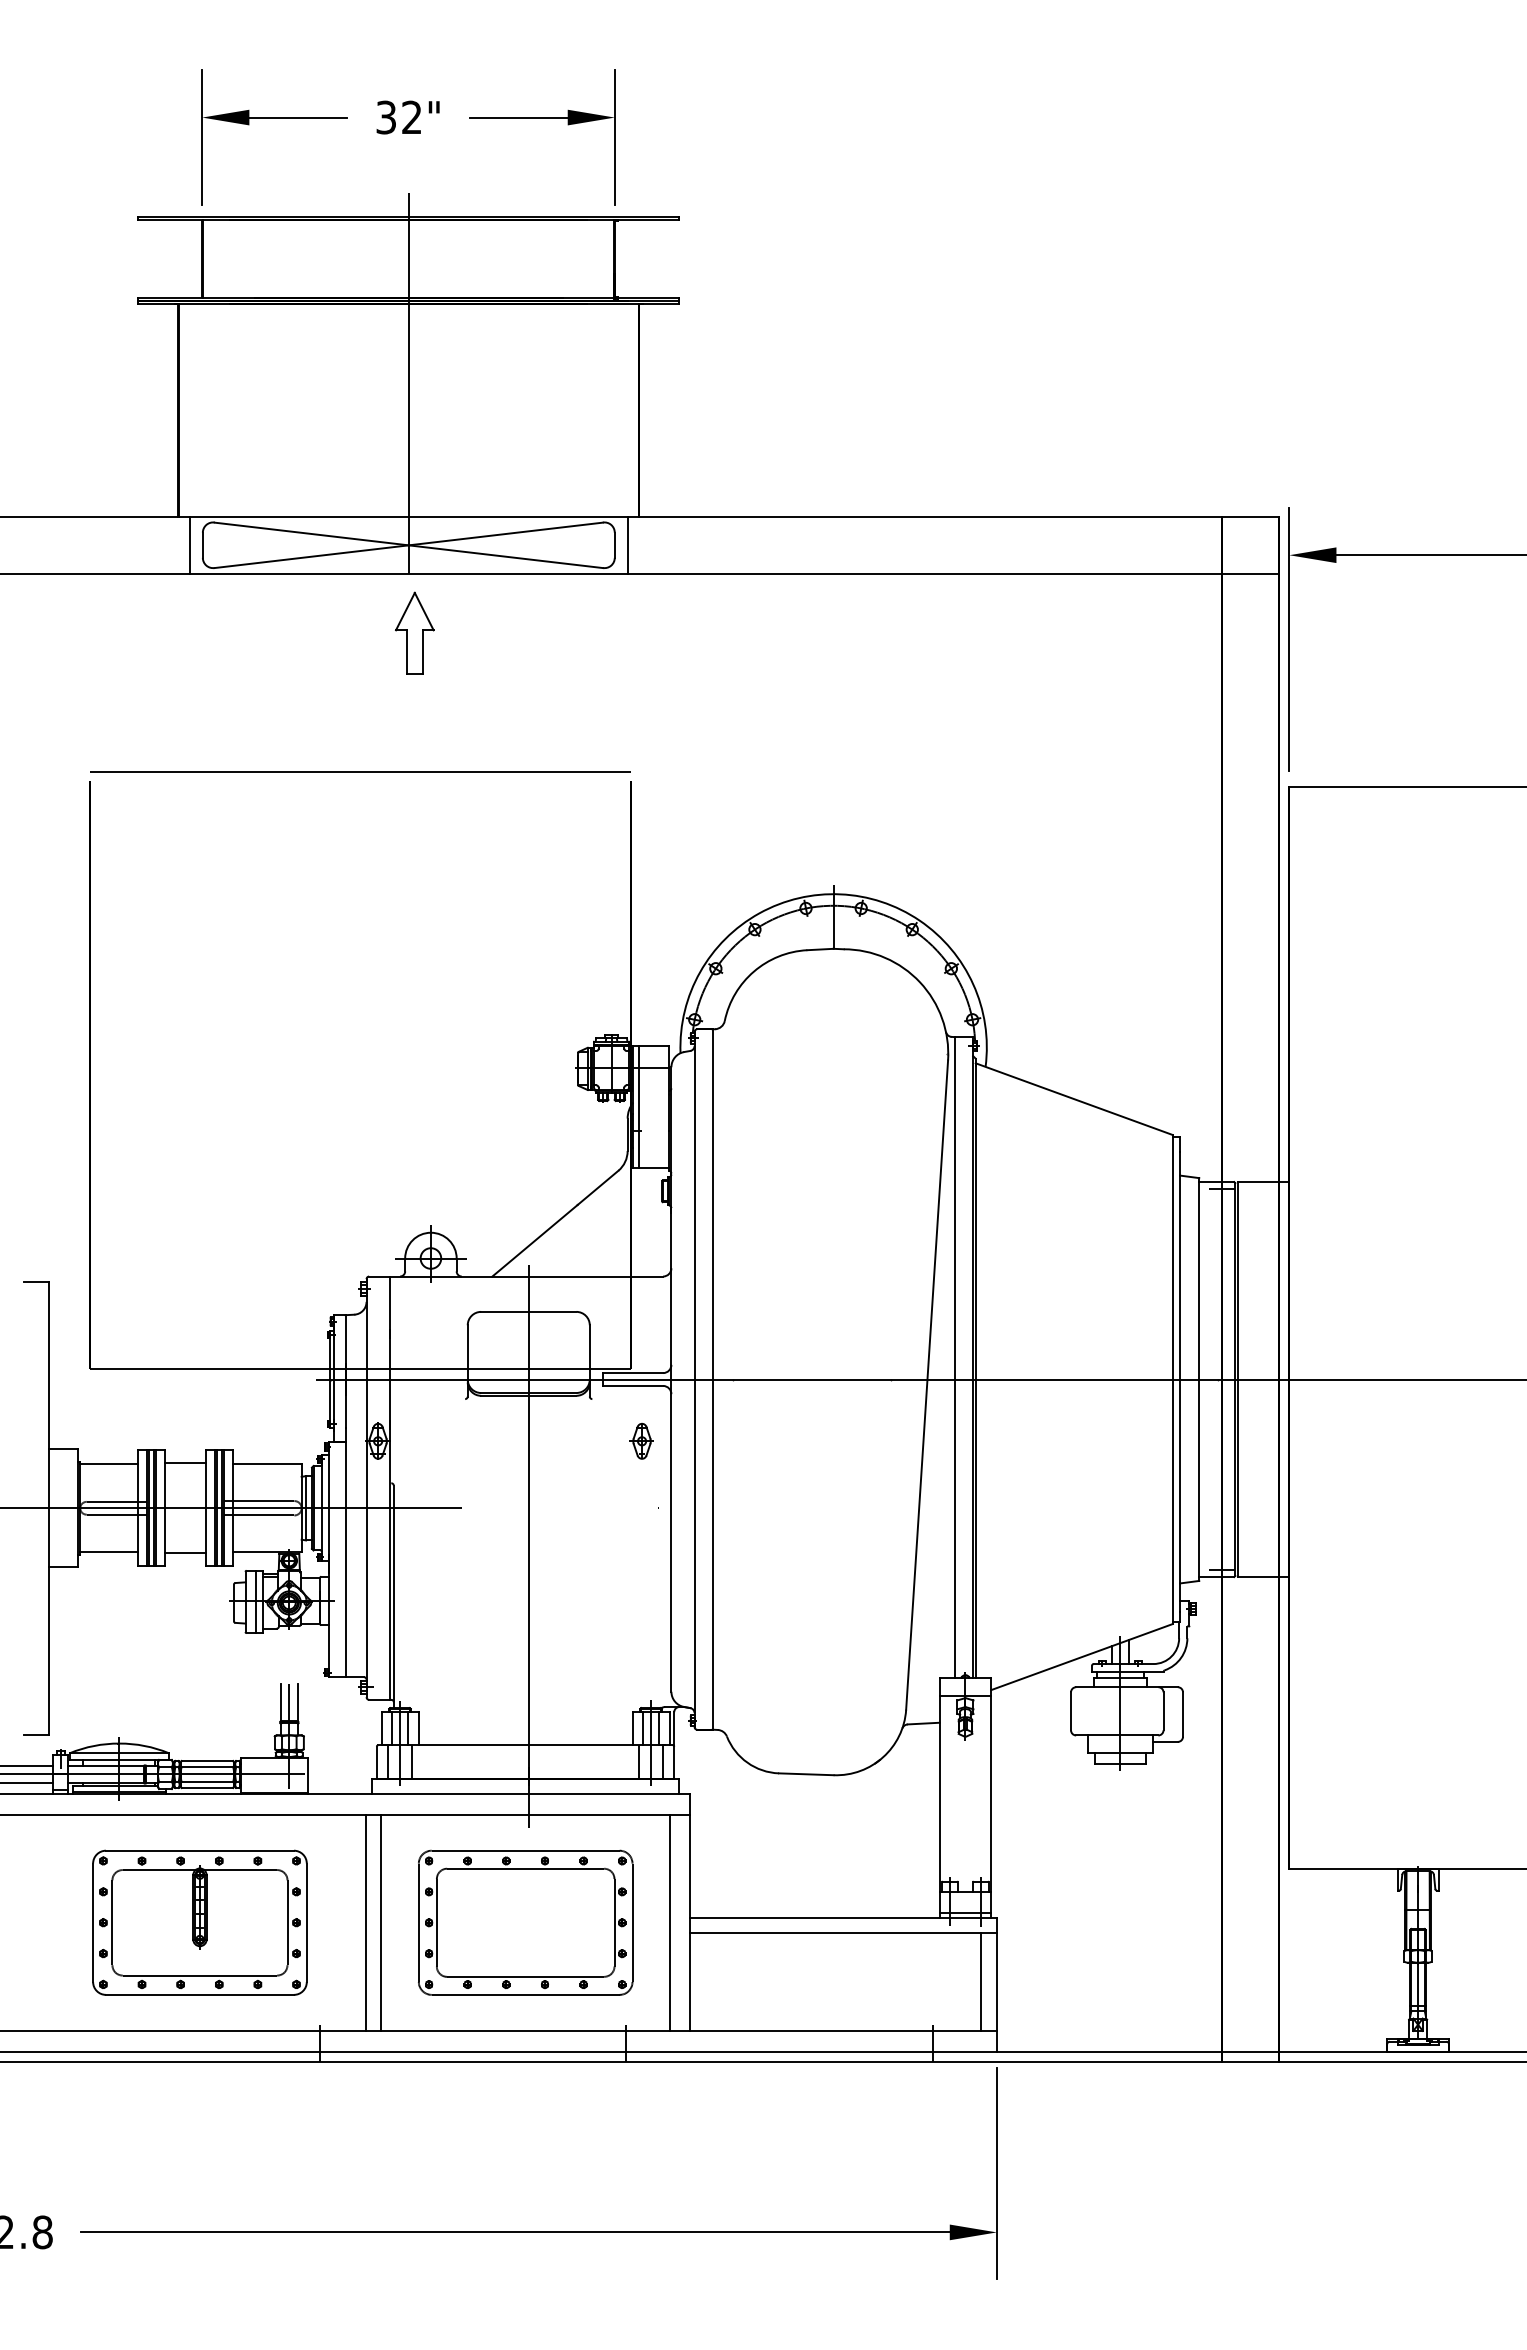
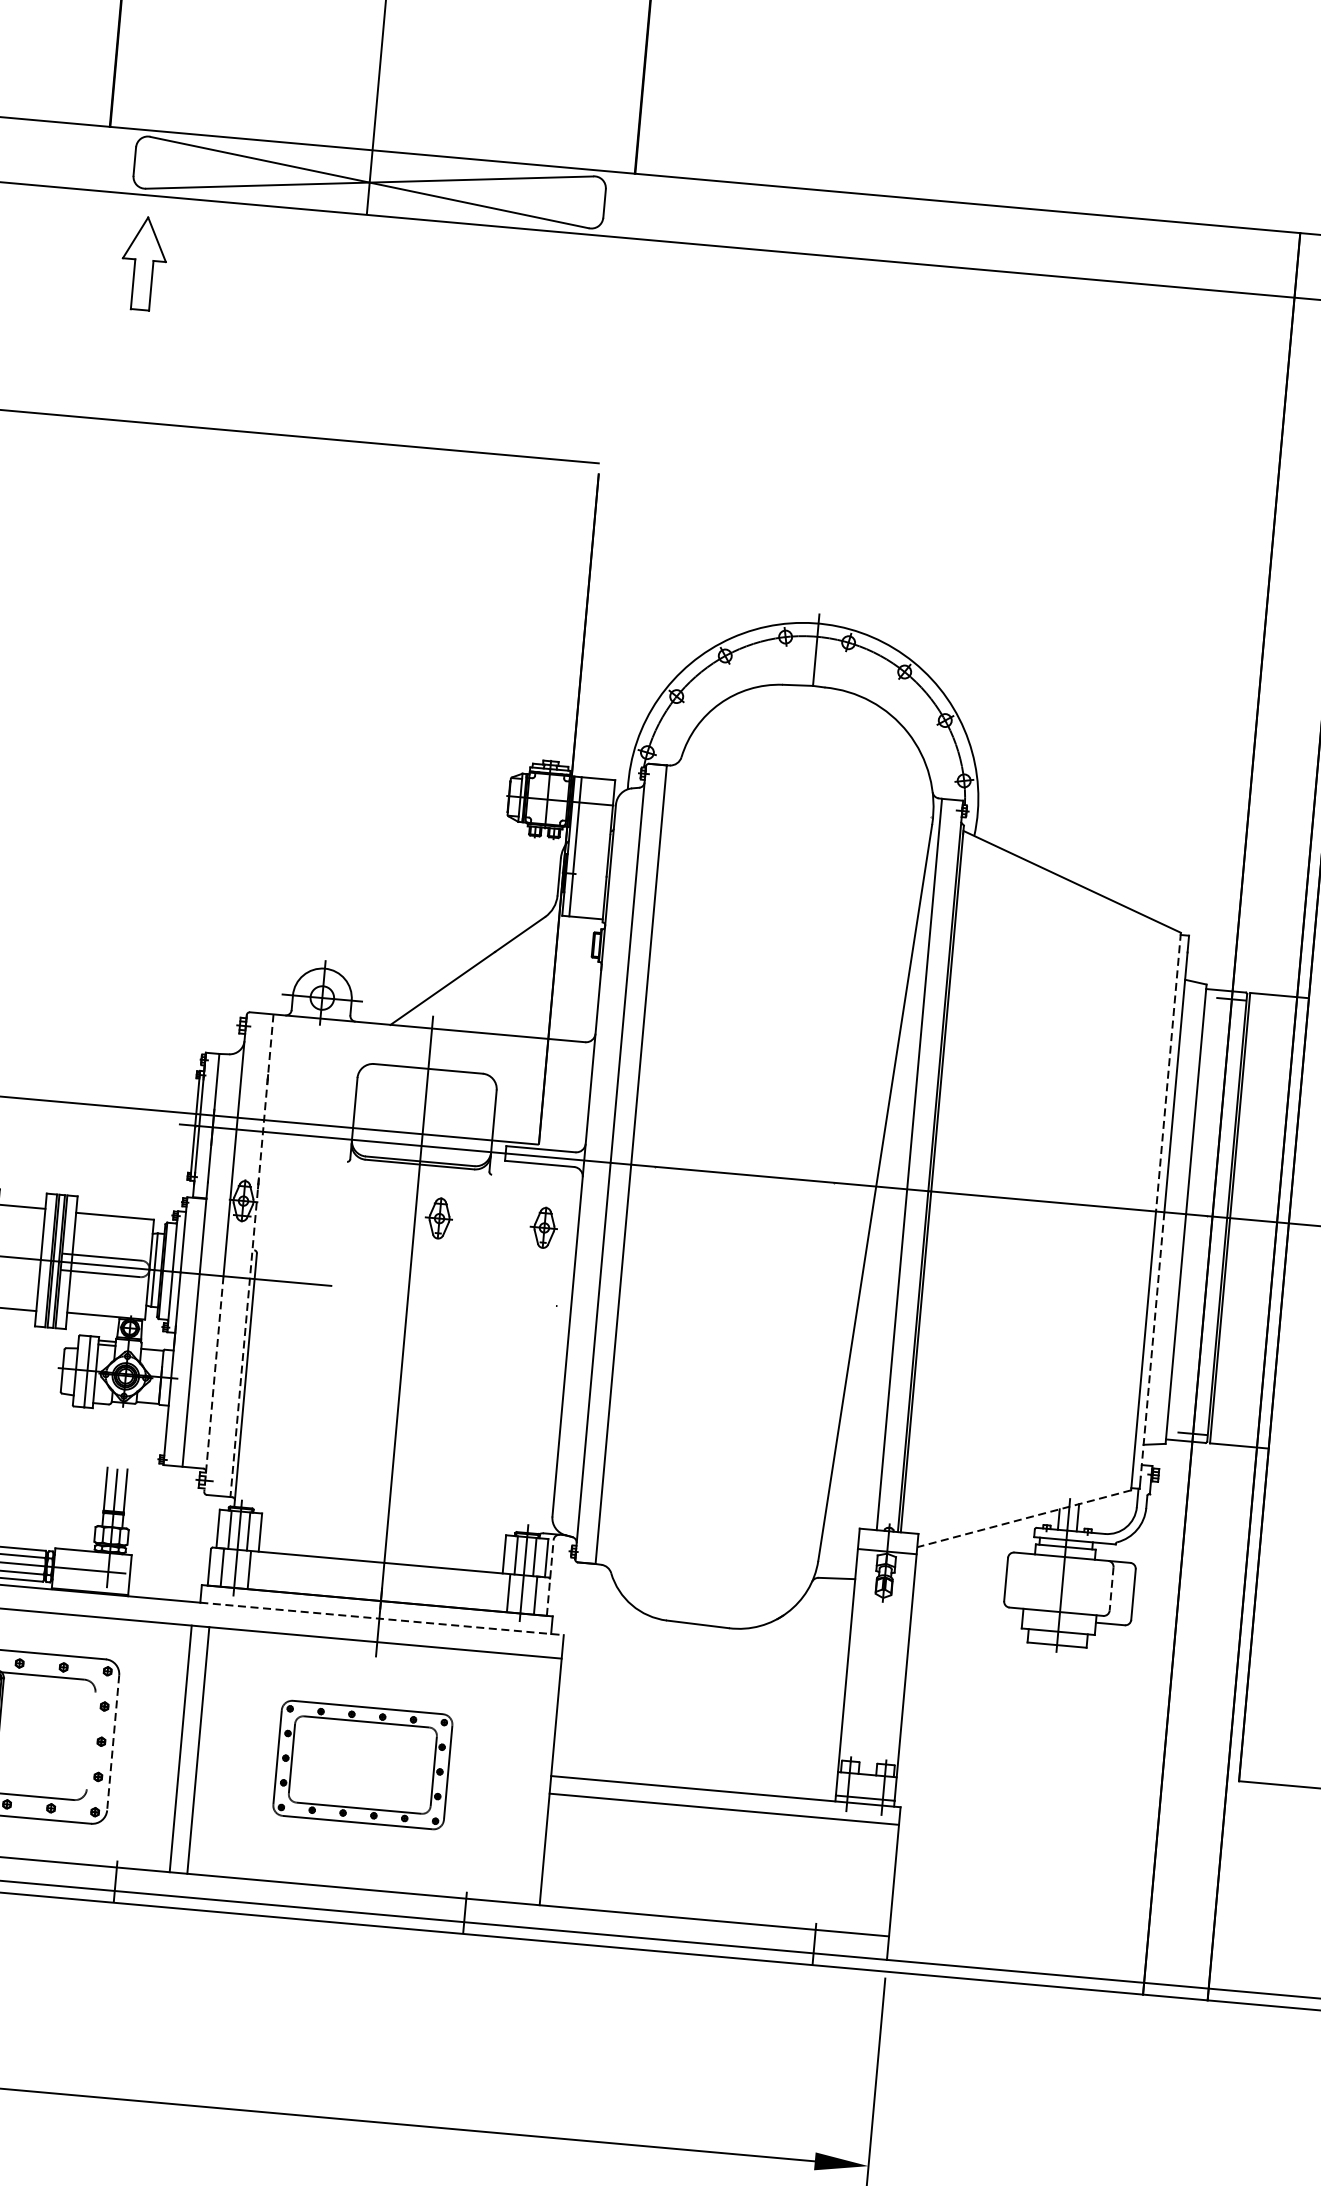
line: (190, 545) -> (120, 160), removed
line: (627, 545) -> (619, 205), removed
part: (414, 632) -> (143, 262), moved
line: (1172, 1257) -> (1168, 1072), solid -> dashed
part: (549, 1440) -> (439, 1217), added
line: (389, 1488) -> (251, 1256), solid -> dashed
line: (1180, 1496) -> (1152, 1345), solid -> dashed
line: (366, 1603) -> (213, 1384), solid -> dashed
line: (1082, 1657) -> (1024, 1519), solid -> dashed
line: (1163, 1711) -> (1111, 1589), solid -> dashed
line: (674, 1744) -> (550, 1576), solid -> dashed
line: (531, 1794) -> (382, 1619), solid -> dashed
line: (287, 1922) -> (91, 1740), removed
part: (525, 1922) -> (362, 1764), size x0.7
line: (669, 1922) -> (526, 1779), removed
line: (306, 1923) -> (112, 1743), solid -> dashed
line: (981, 1981) -> (876, 1878), removed

